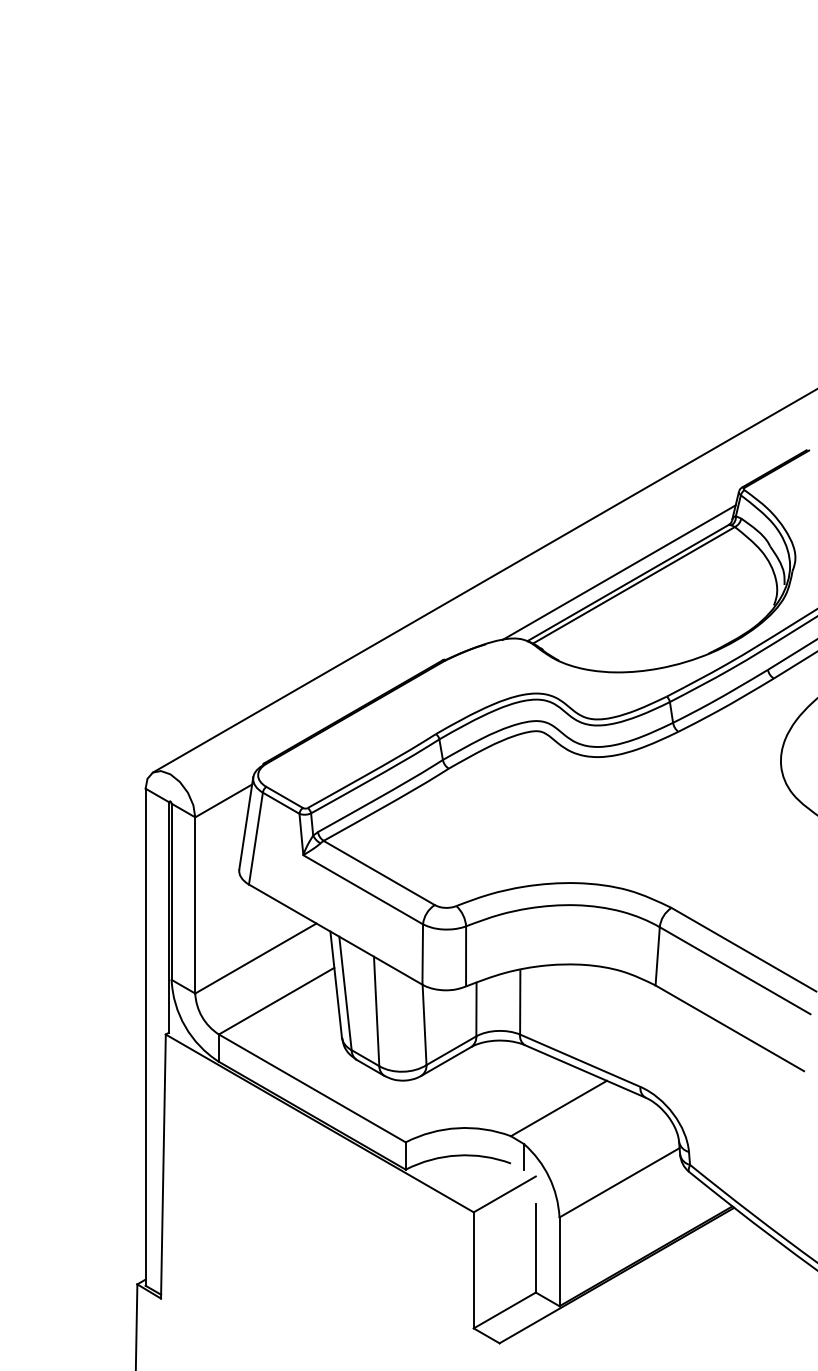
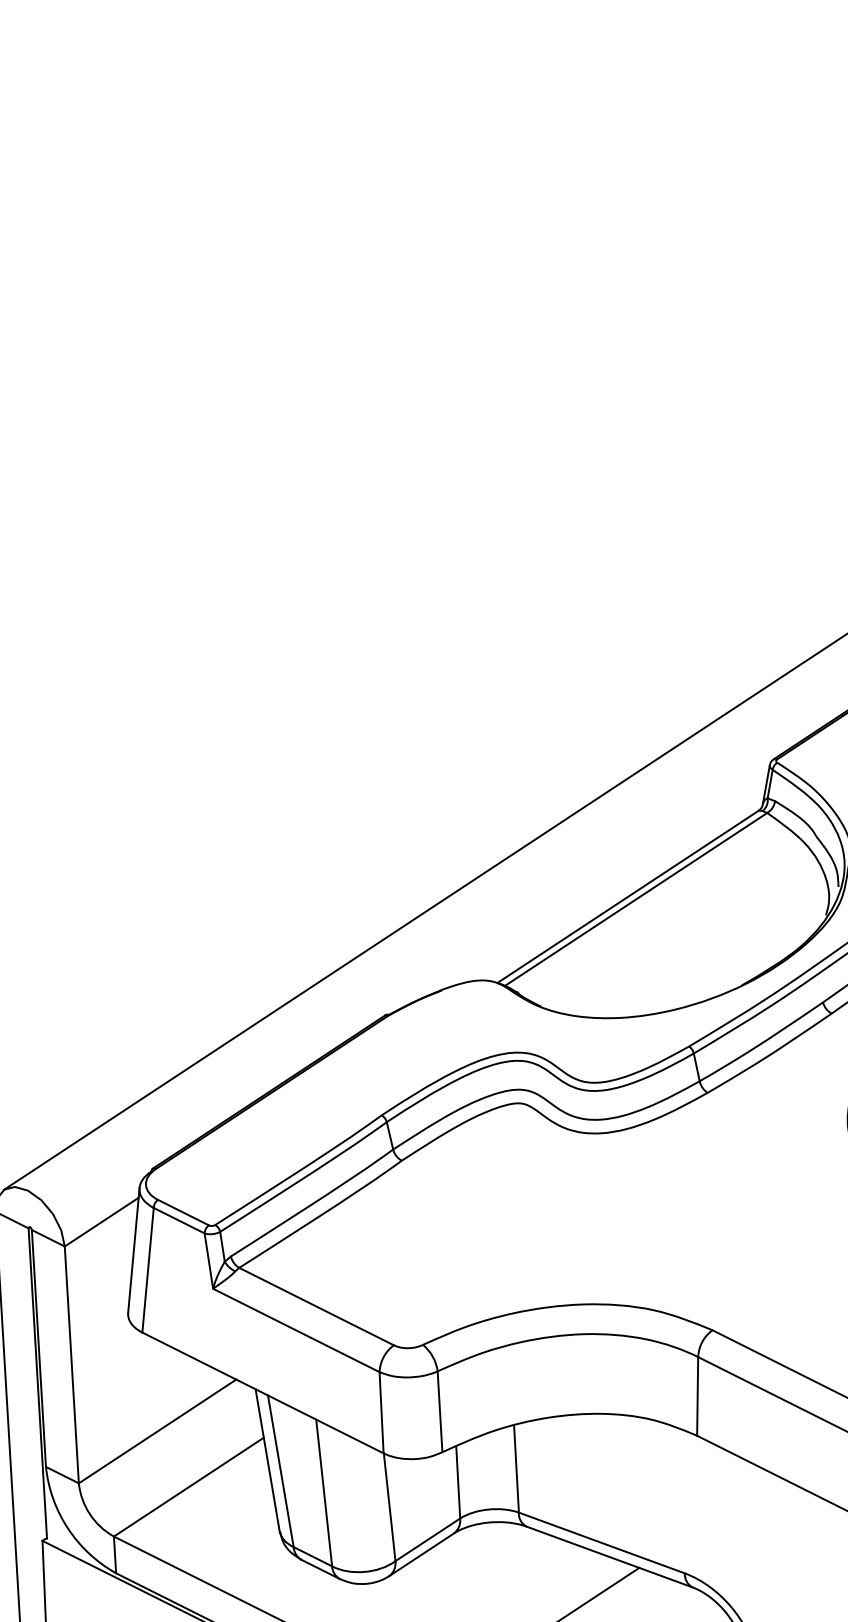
line: (618, 572) -> (614, 883), removed

